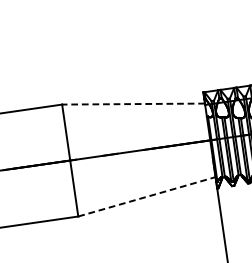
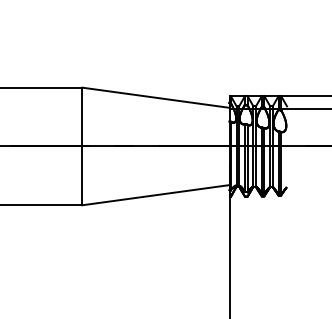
line: (133, 103) -> (155, 97), dashed -> solid
line: (147, 197) -> (156, 195), dashed -> solid

